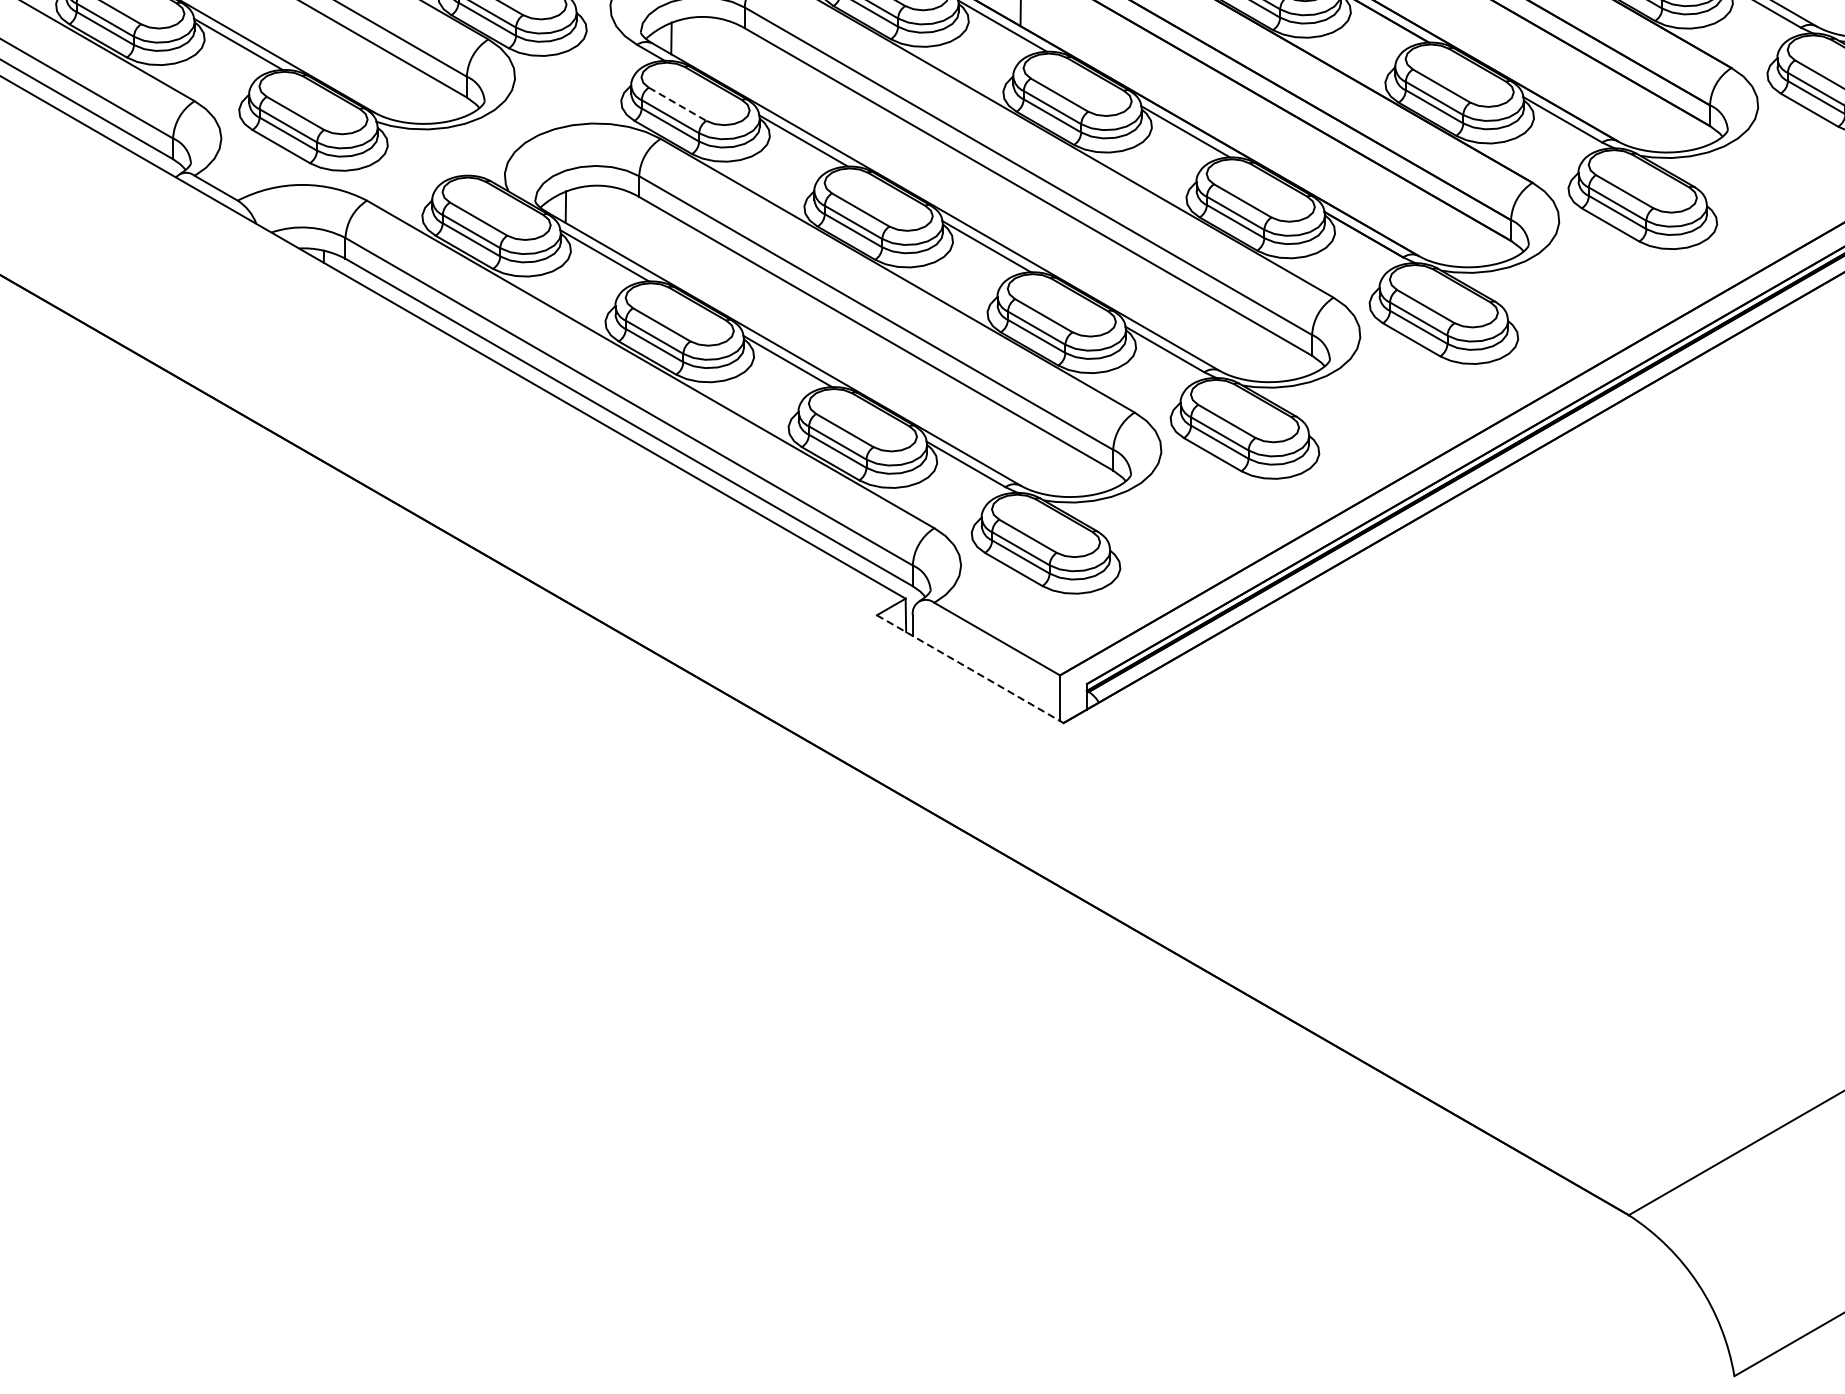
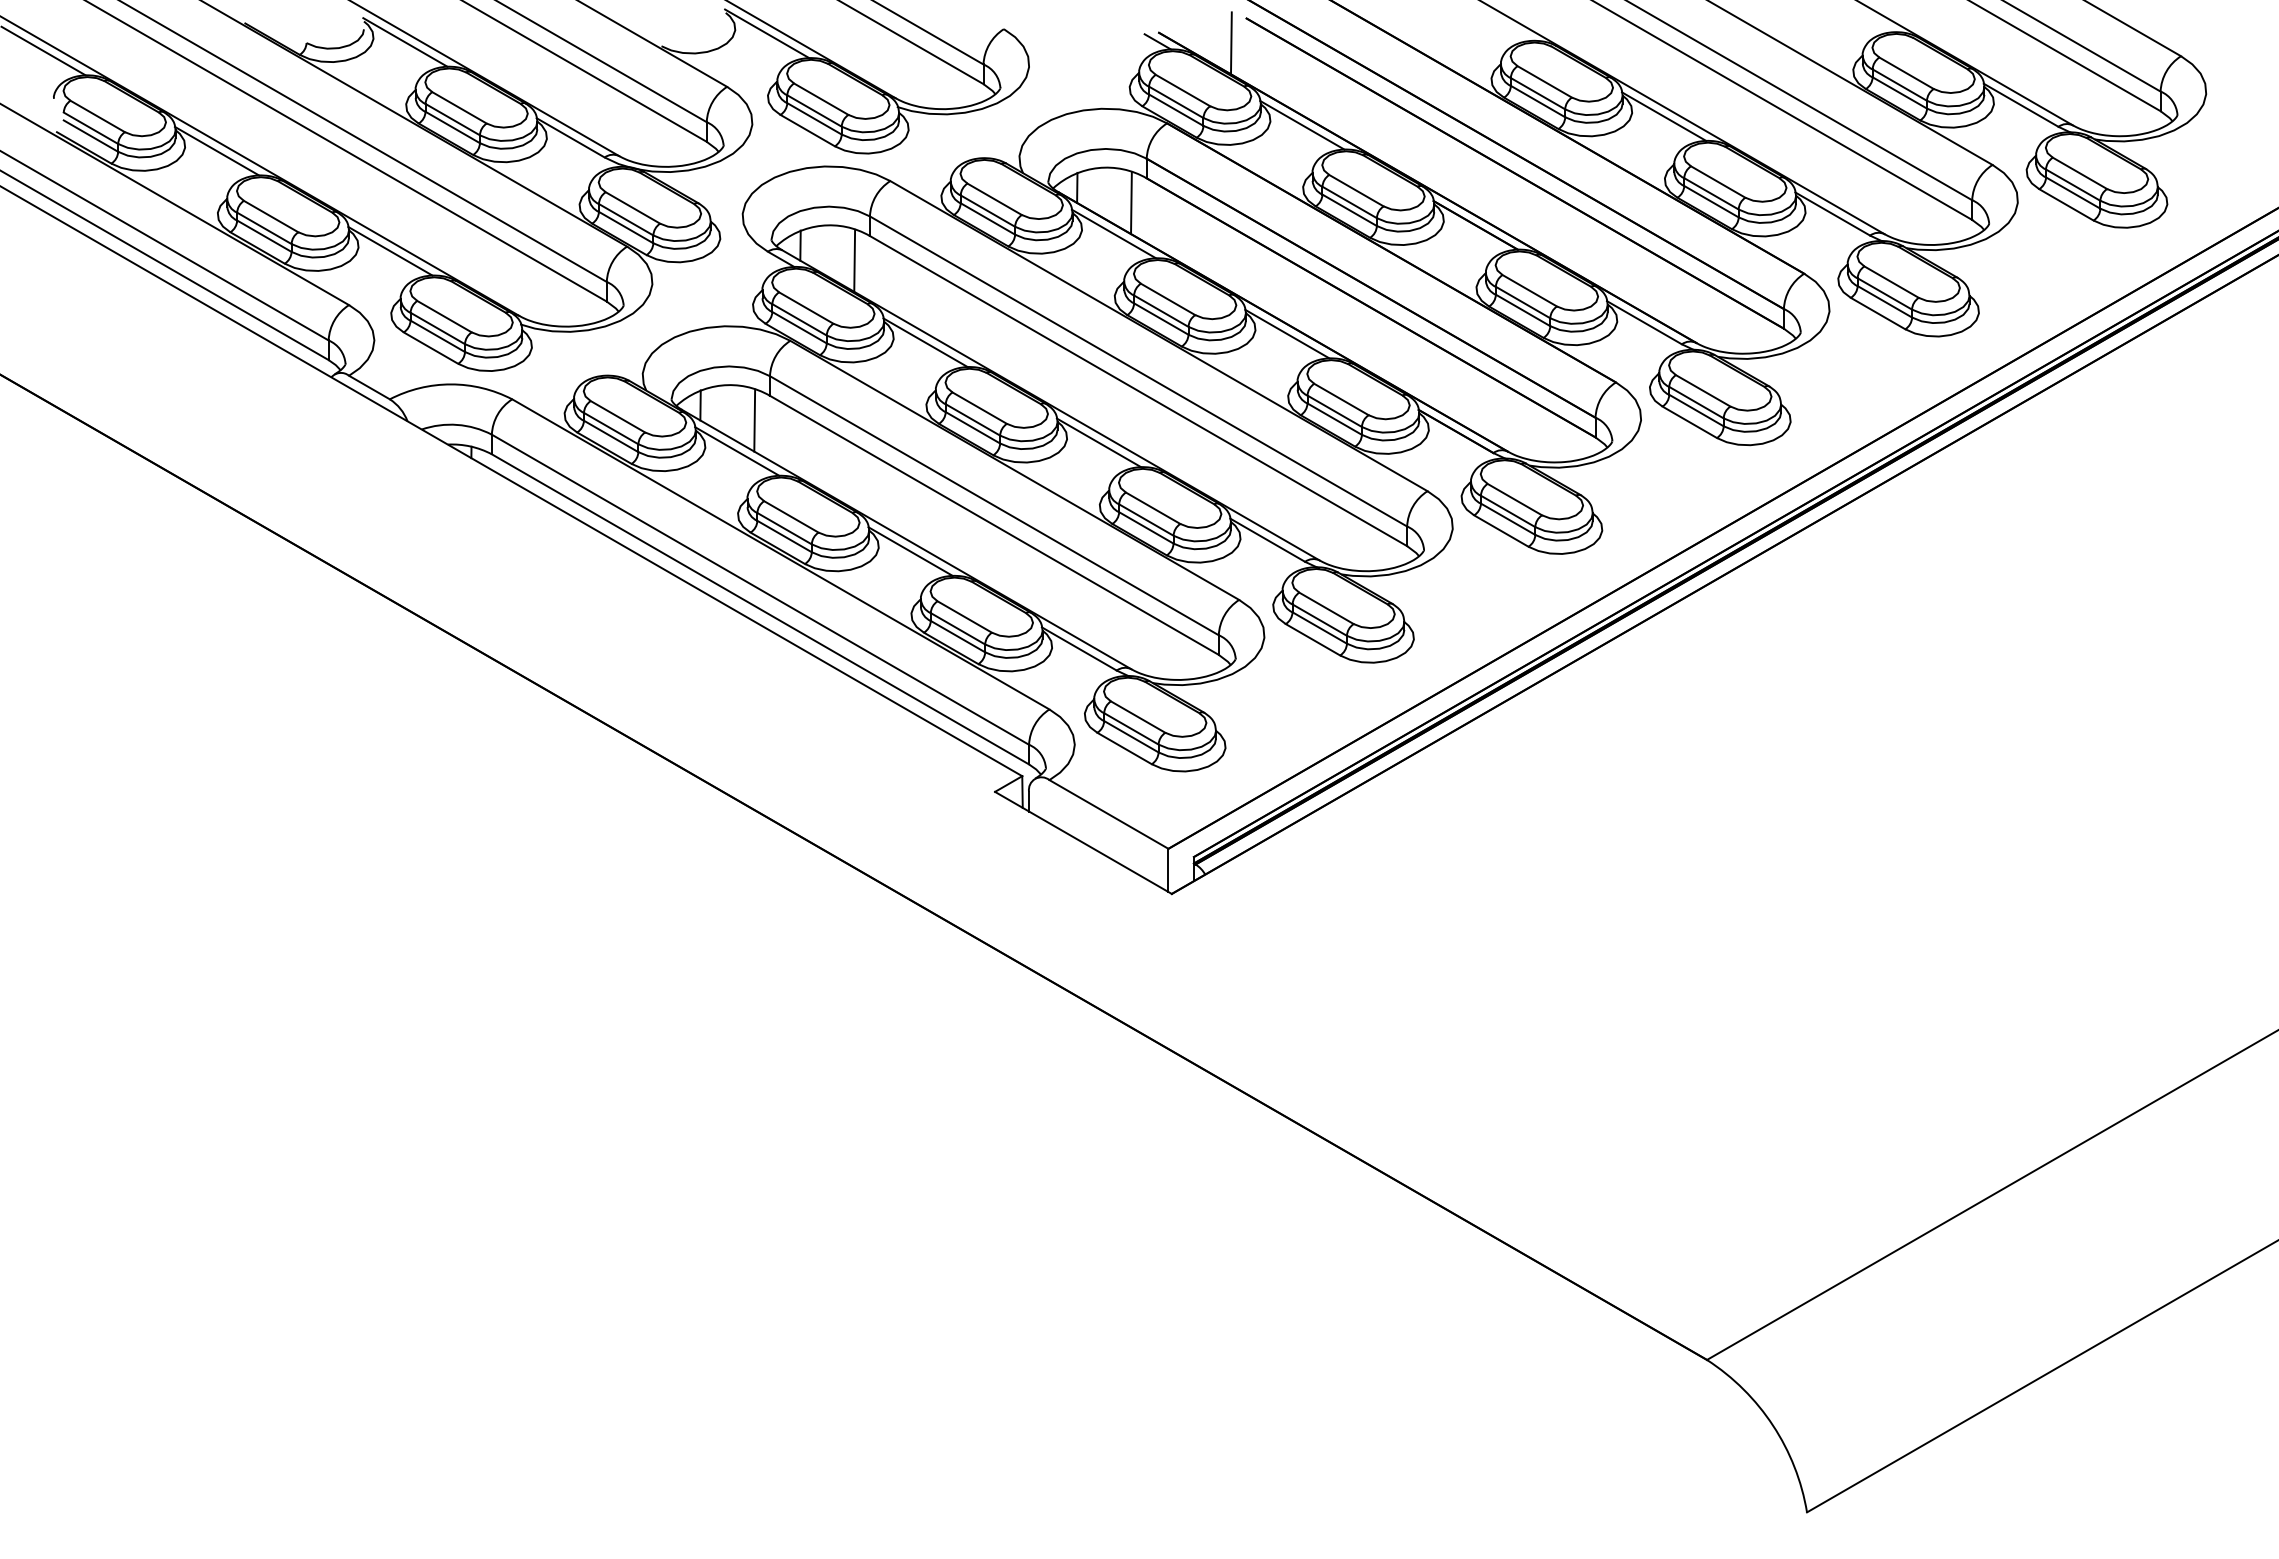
line: (728, 54) -> (854, 260), added
line: (677, 104) -> (806, 308), dashed -> solid
line: (622, 223) -> (754, 420), added
line: (970, 669) -> (1083, 843), dashed -> solid

